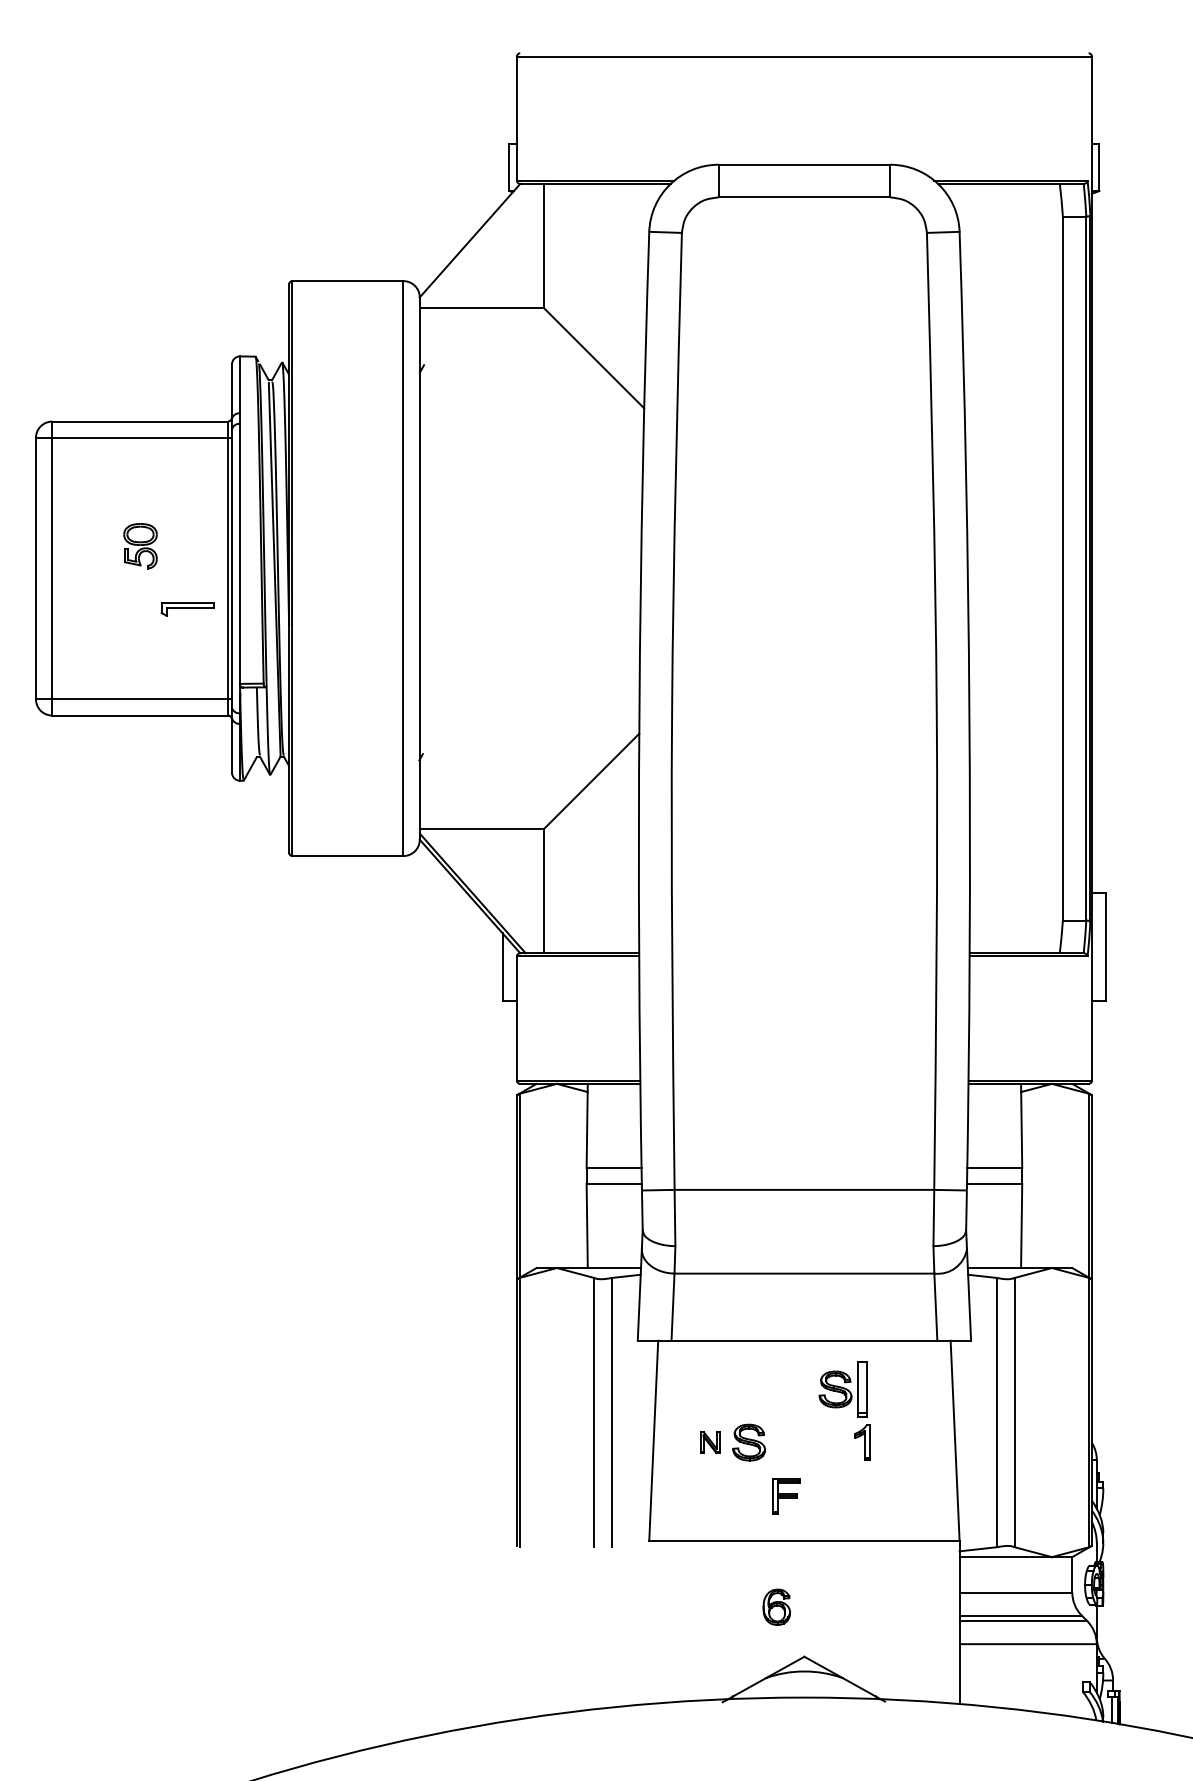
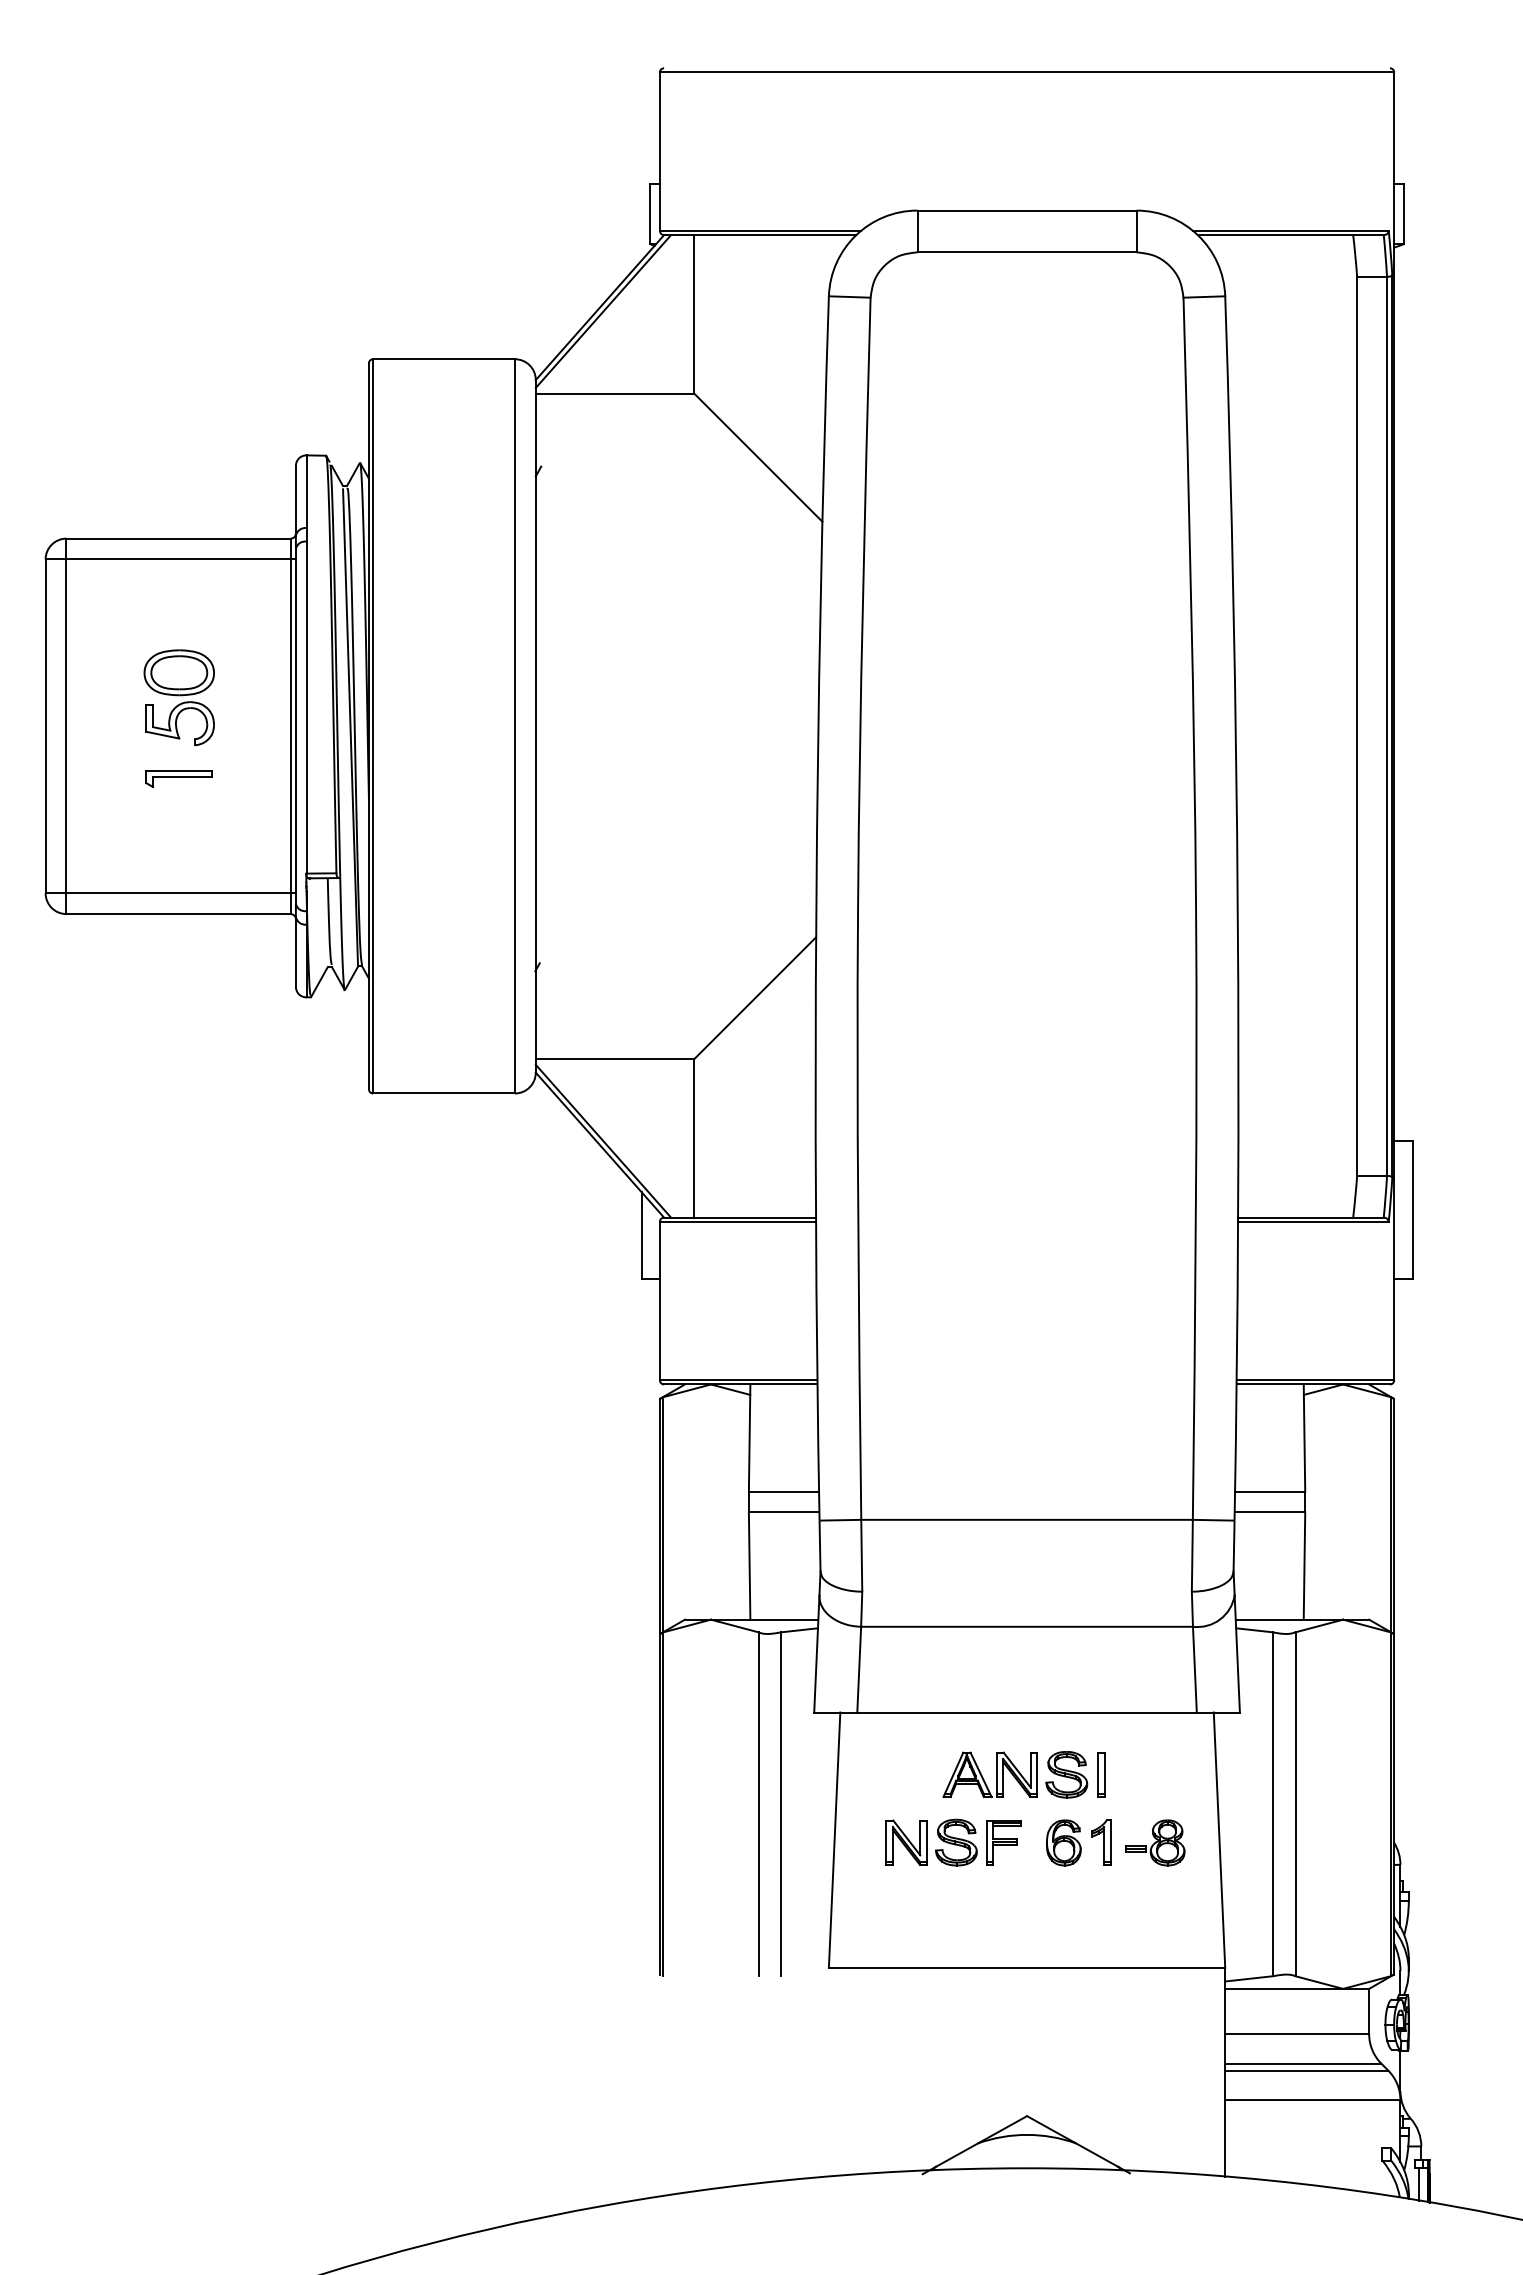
line: (472, 243) -> (603, 311), added
part: (140, 545) -> (178, 697), size x1.67
part: (186, 609) -> (178, 778), moved
part: (862, 1389) -> (1101, 1774), size x0.62
part: (770, 1391) -> (983, 1777), added
part: (710, 1442) -> (906, 1842), size x1.67
part: (905, 1442) -> (1155, 1842), added
part: (785, 1496) -> (1003, 1842), moved
part: (776, 1606) -> (1063, 1842), moved

